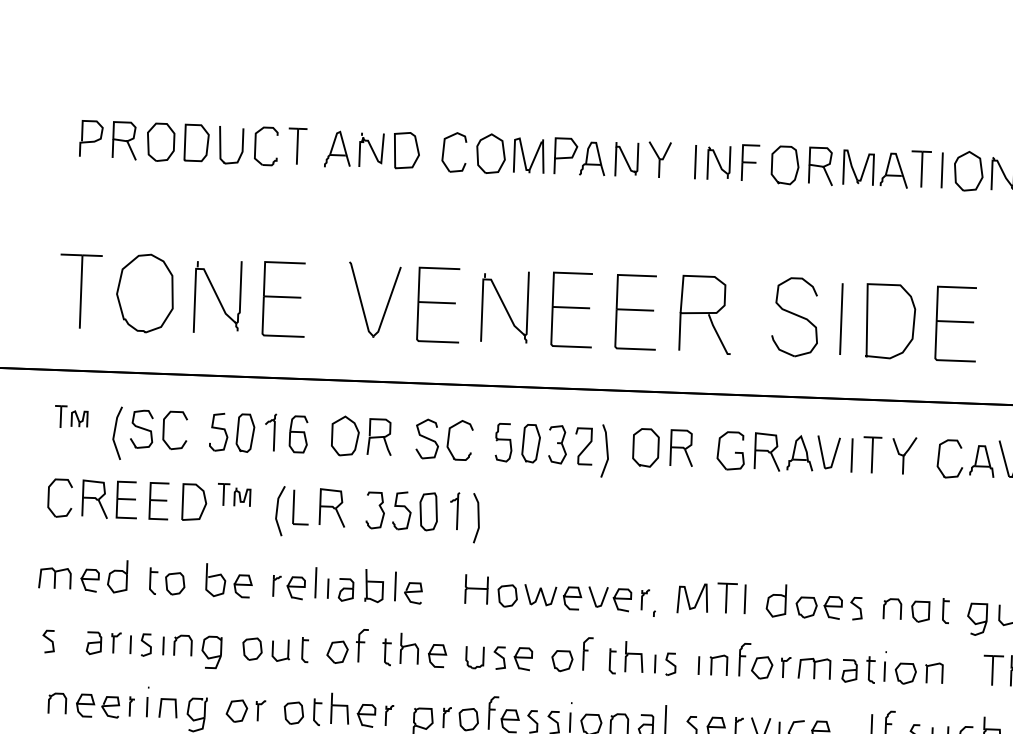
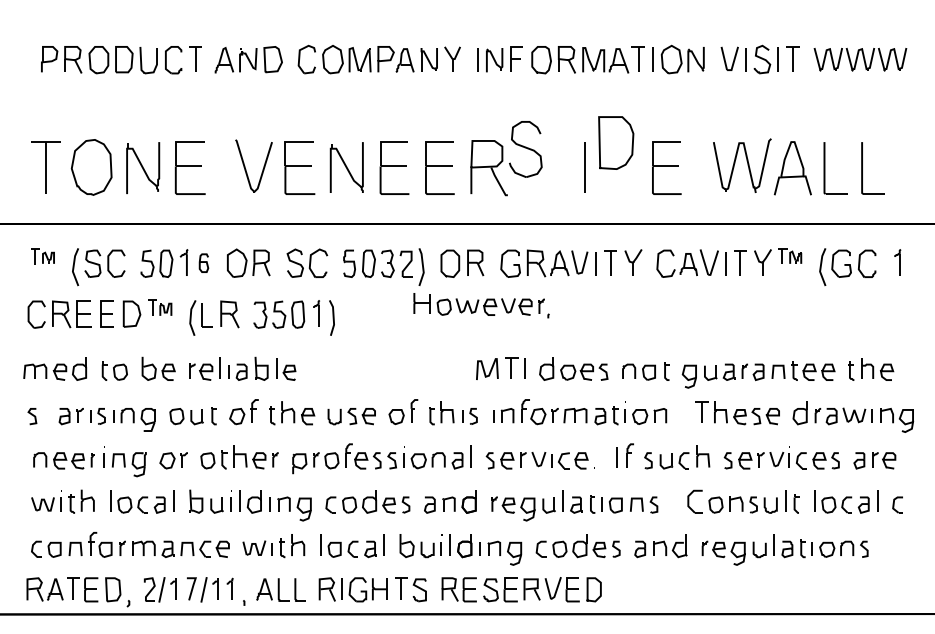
part: (795, 317) -> (525, 149), moved
curve: (911, 325) -> (631, 145), moved
part: (297, 433) -> (203, 262), size x0.7
part: (560, 595) -> (481, 305), moved

